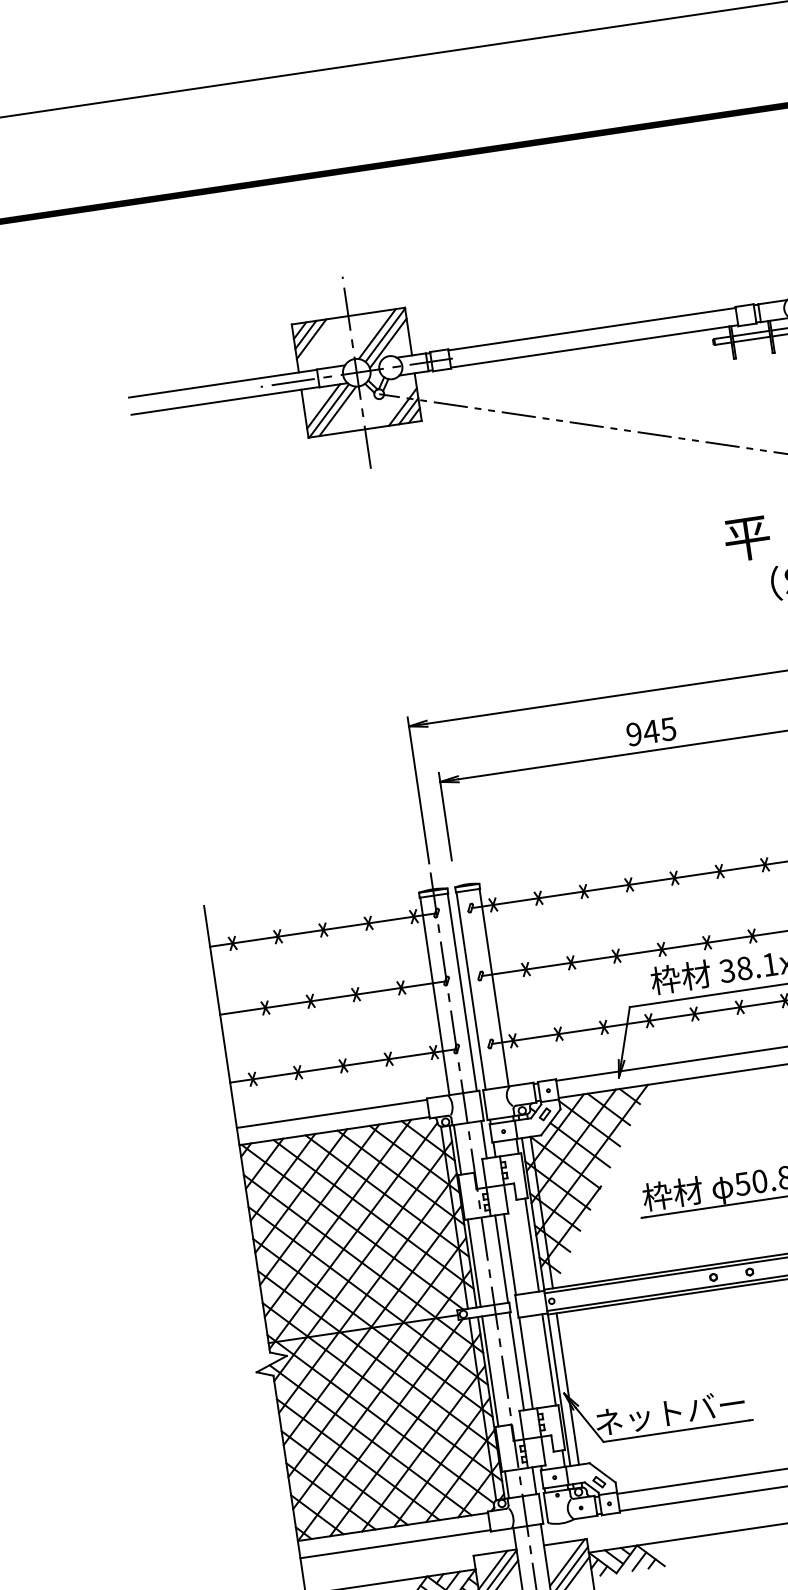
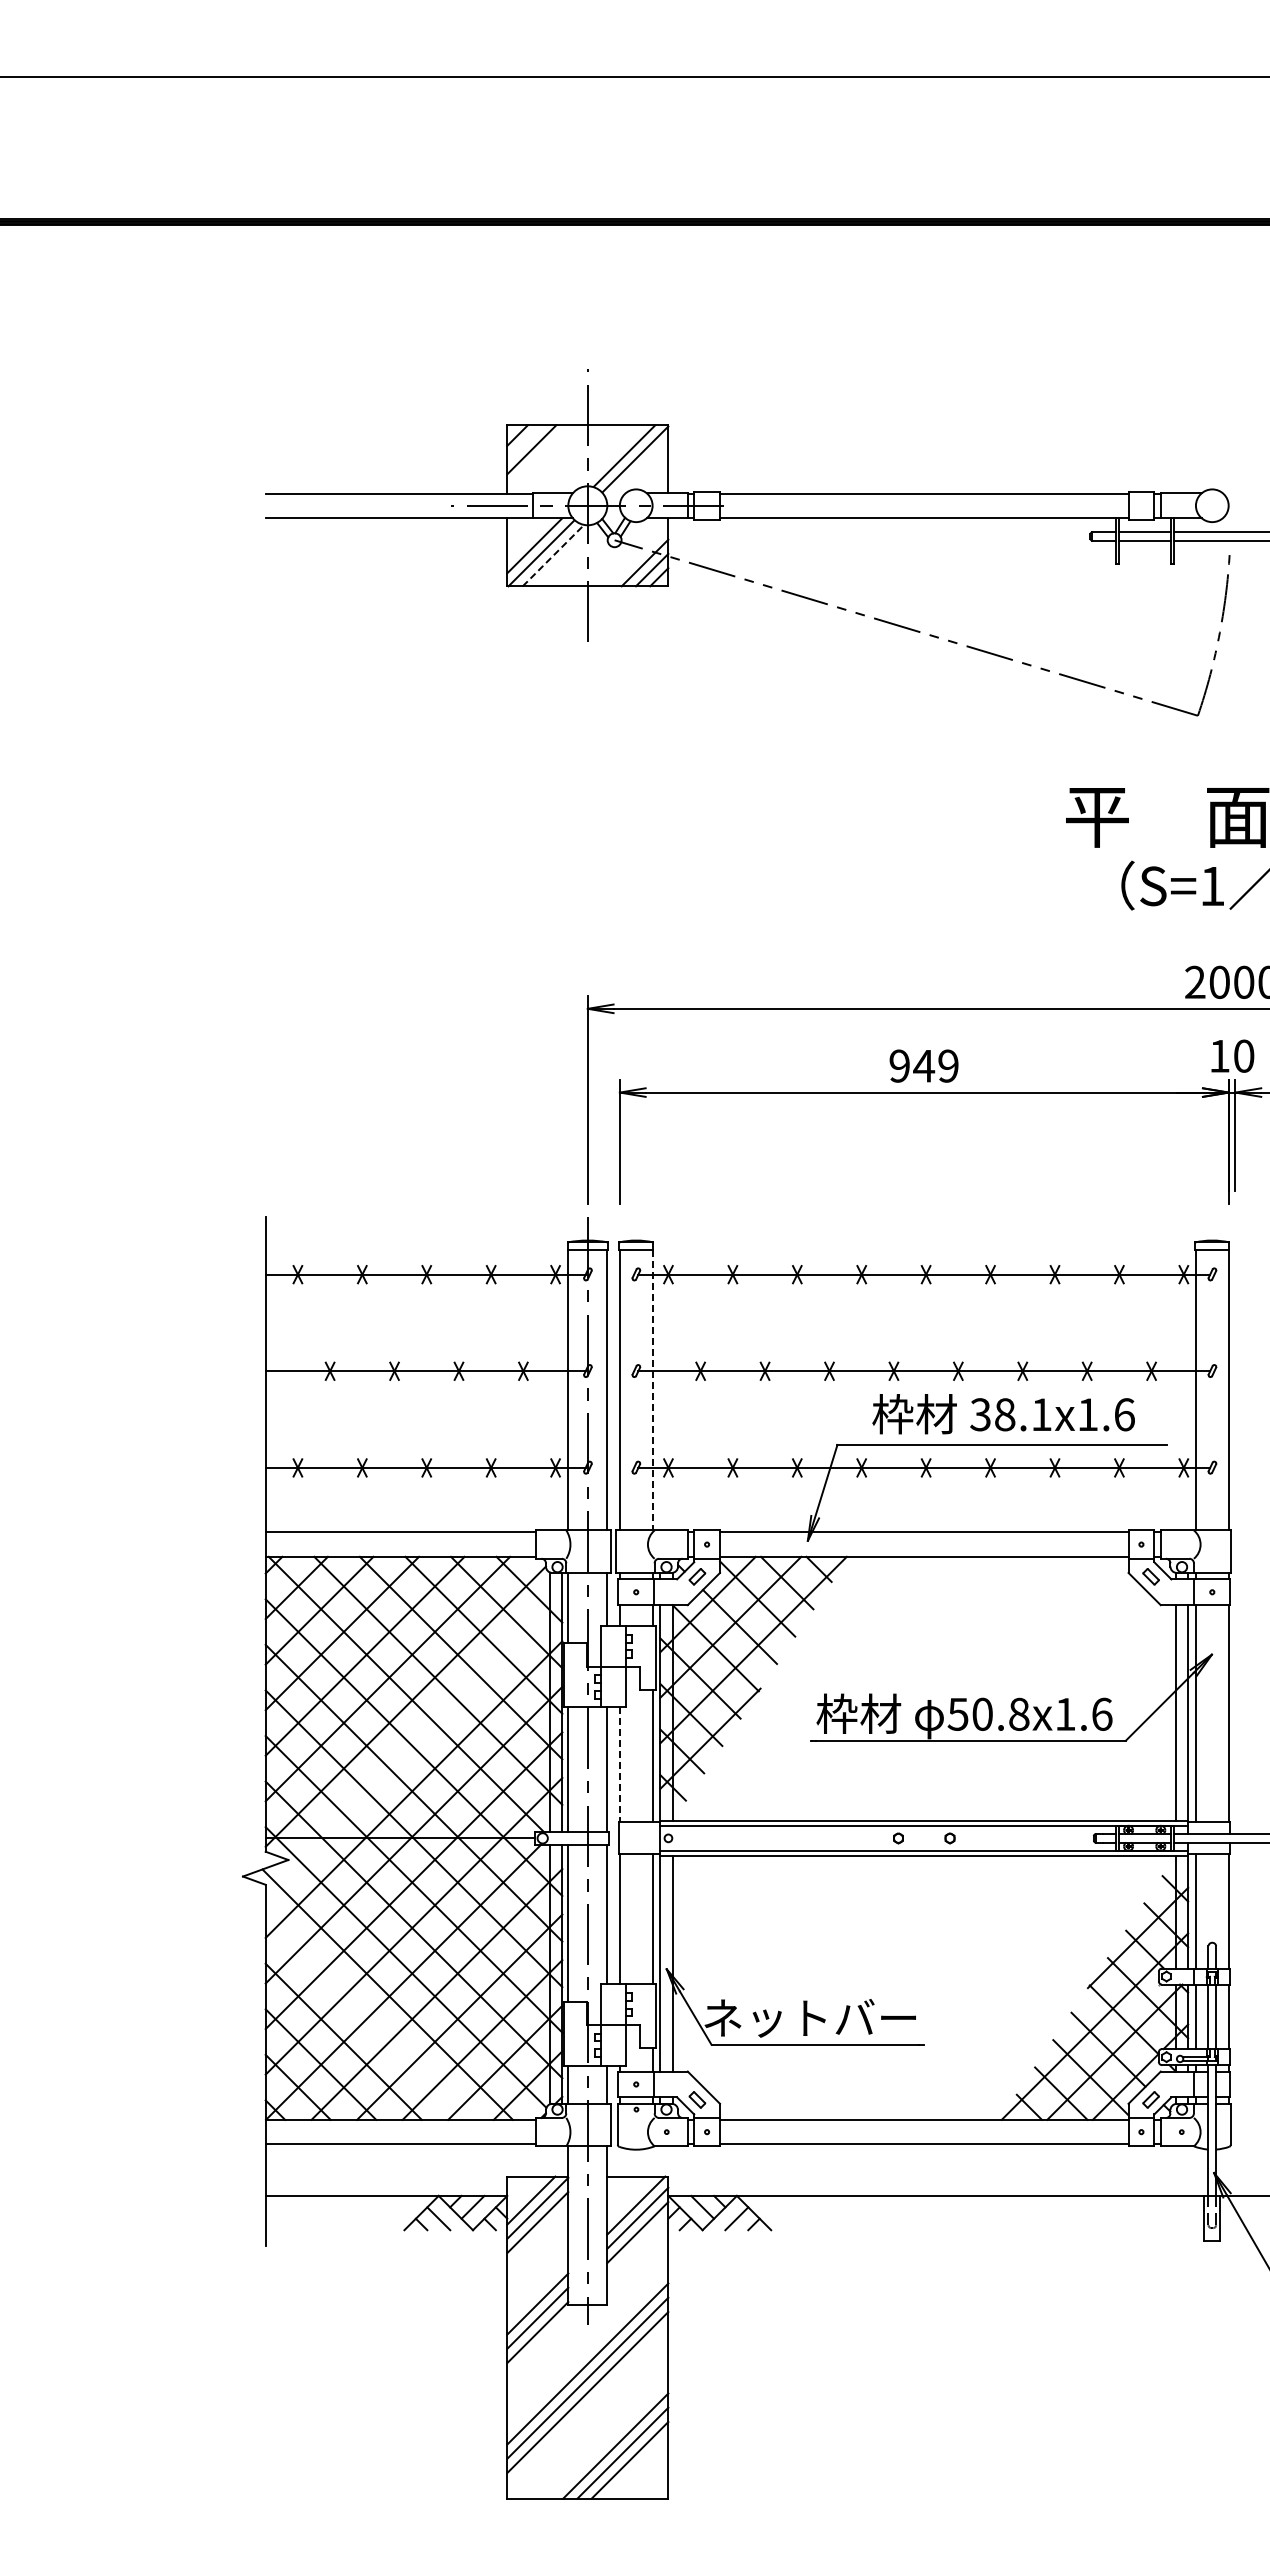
line: (305, 334) -> (524, 442), removed
line: (388, 342) -> (637, 470), removed
line: (337, 411) -> (553, 555), solid -> dashed
text: (667, 728) -> (947, 1065), 945 -> 949
line: (494, 988) -> (652, 1390), solid -> dashed
line: (509, 1255) -> (619, 1765), solid -> dashed
line: (362, 1261) -> (413, 1743), removed
line: (358, 1459) -> (366, 2018), removed

